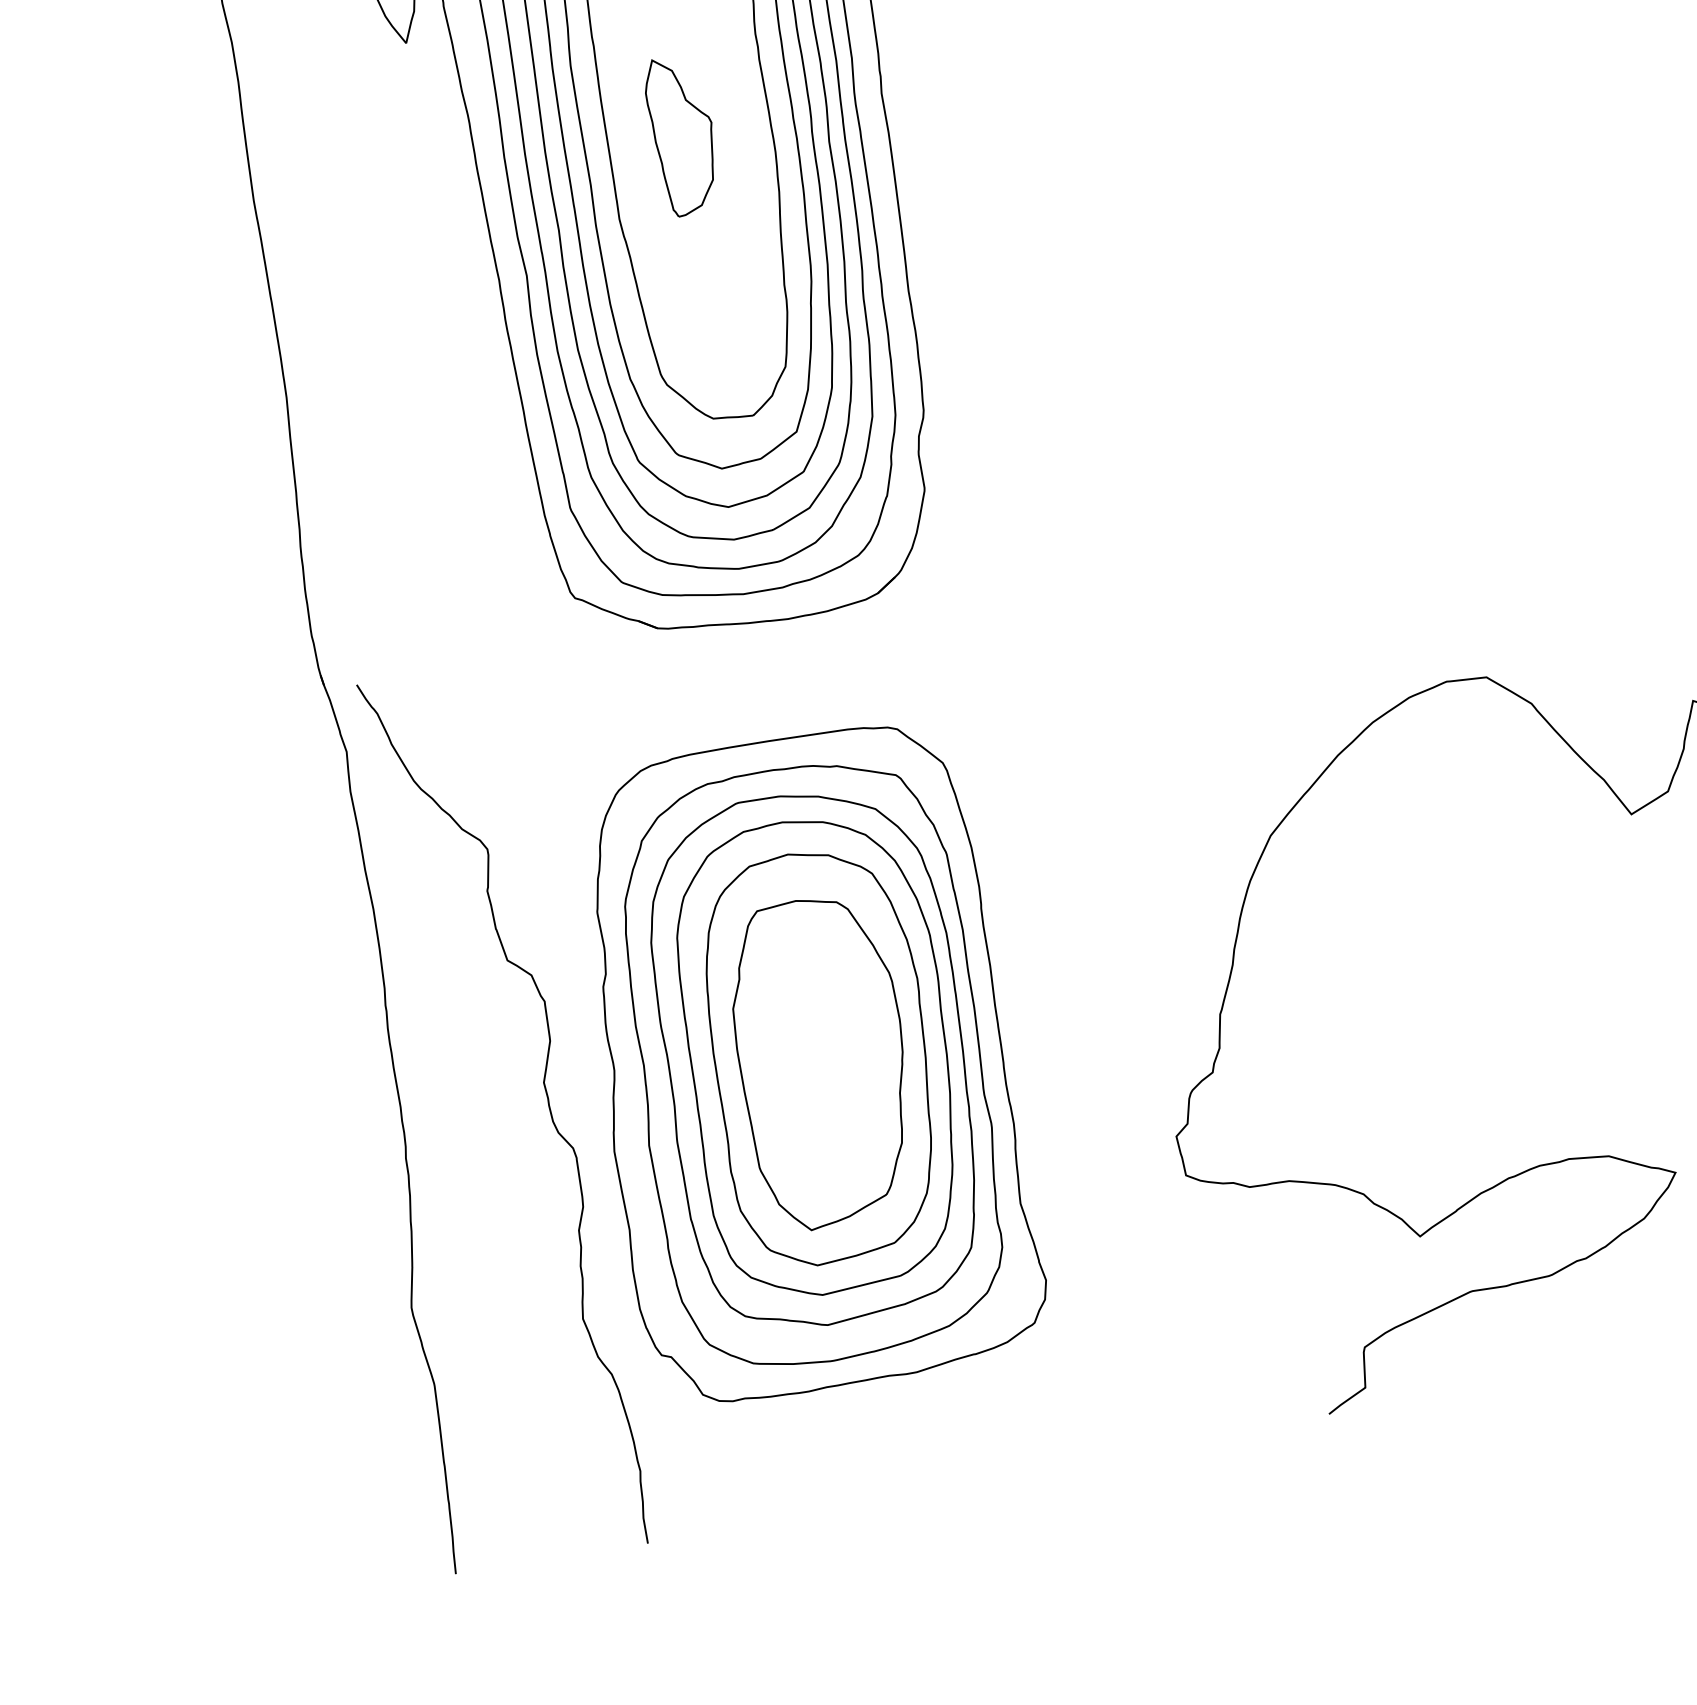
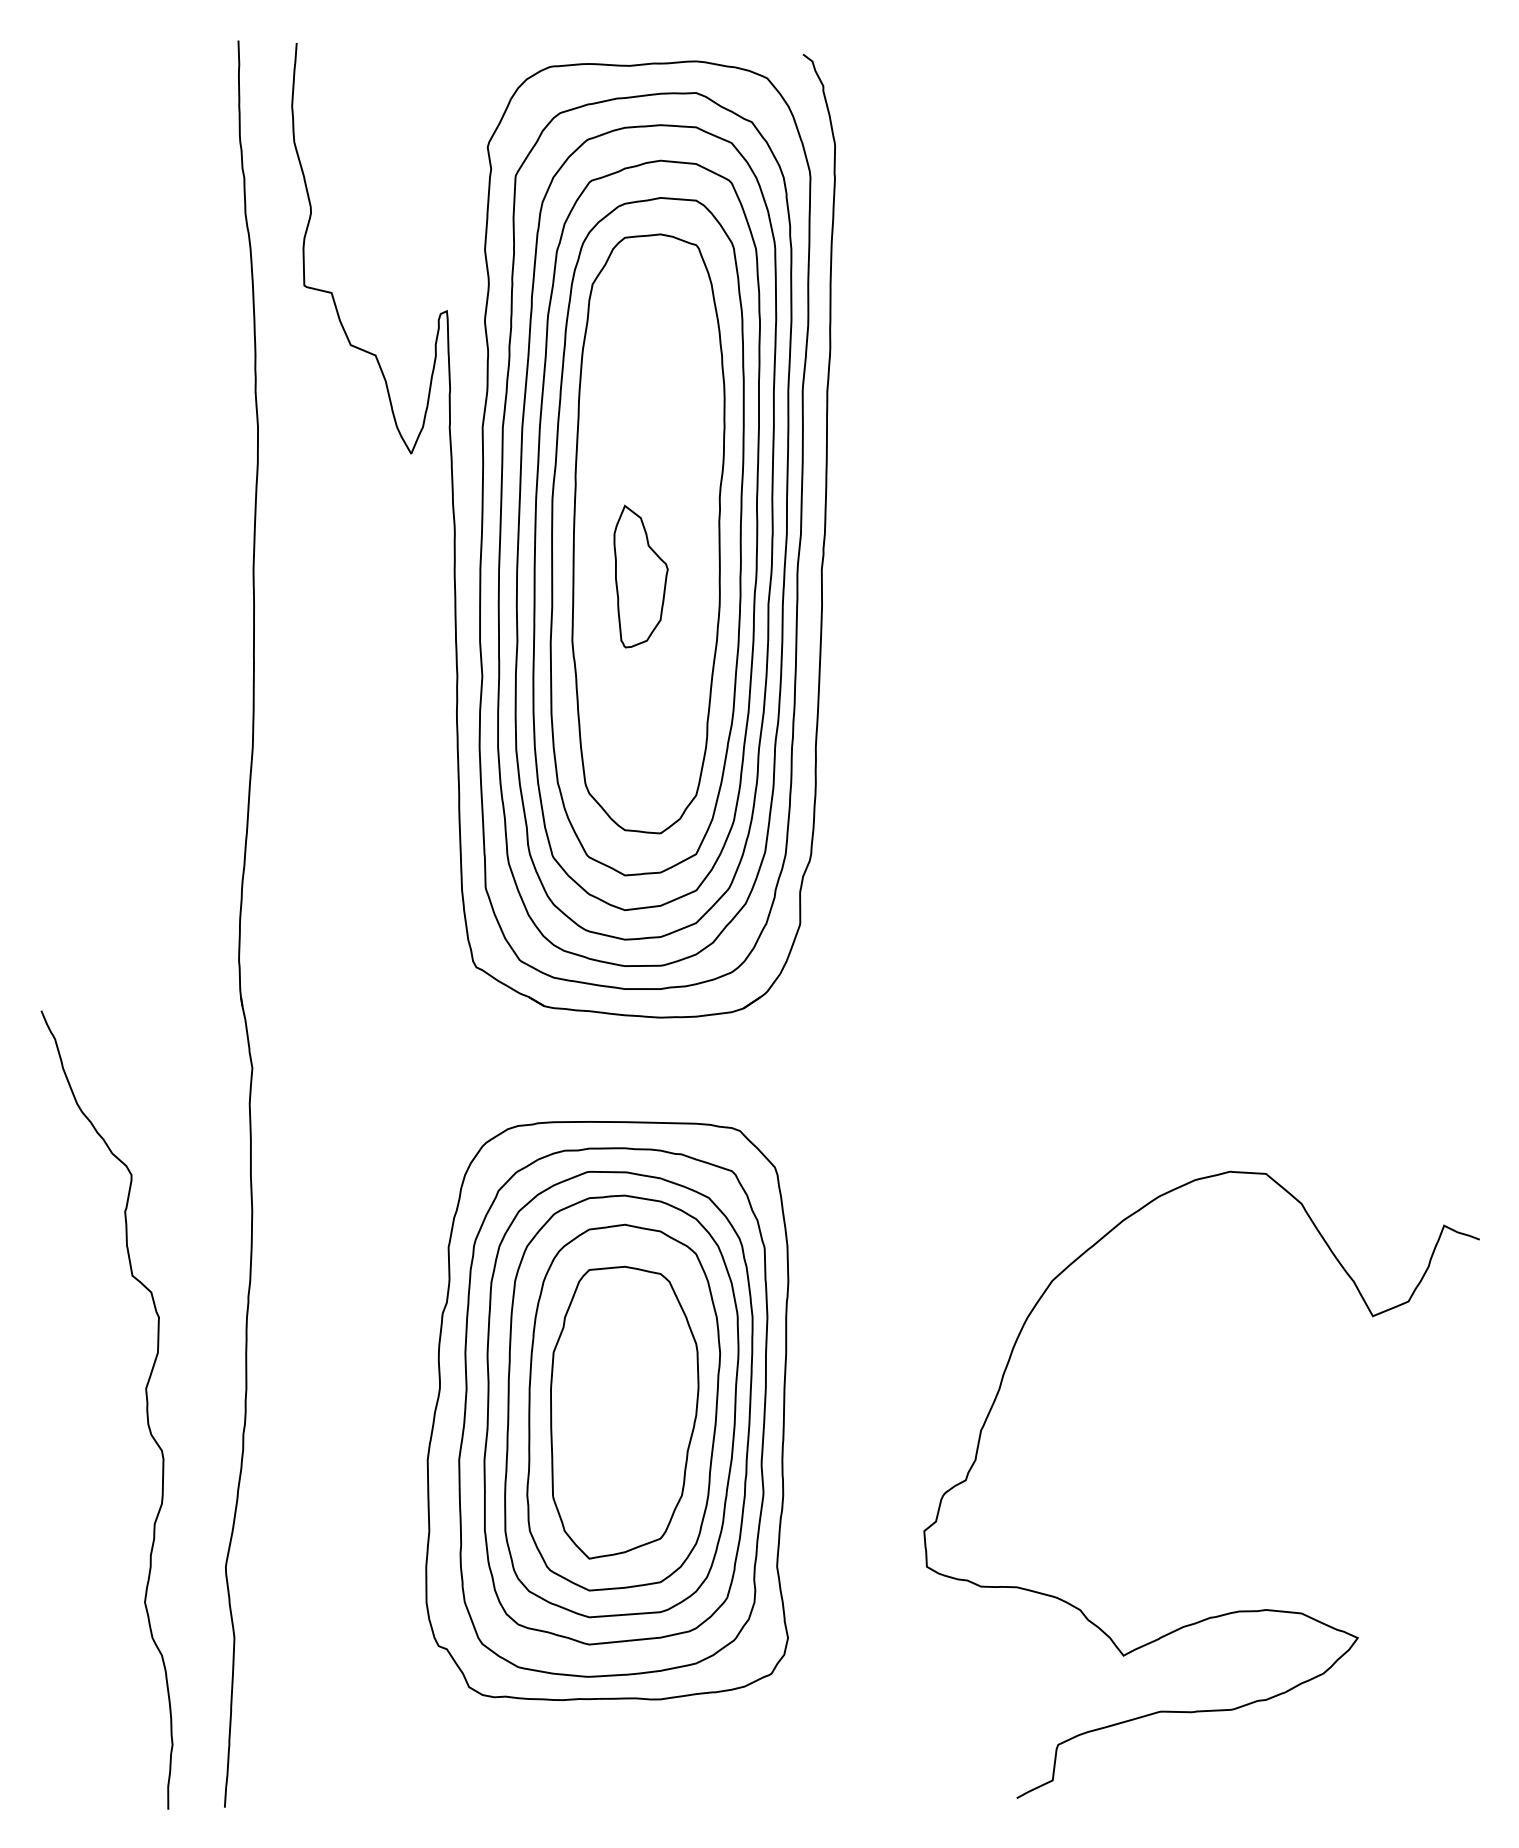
curve: (548, 1105) -> (146, 1409), moved

